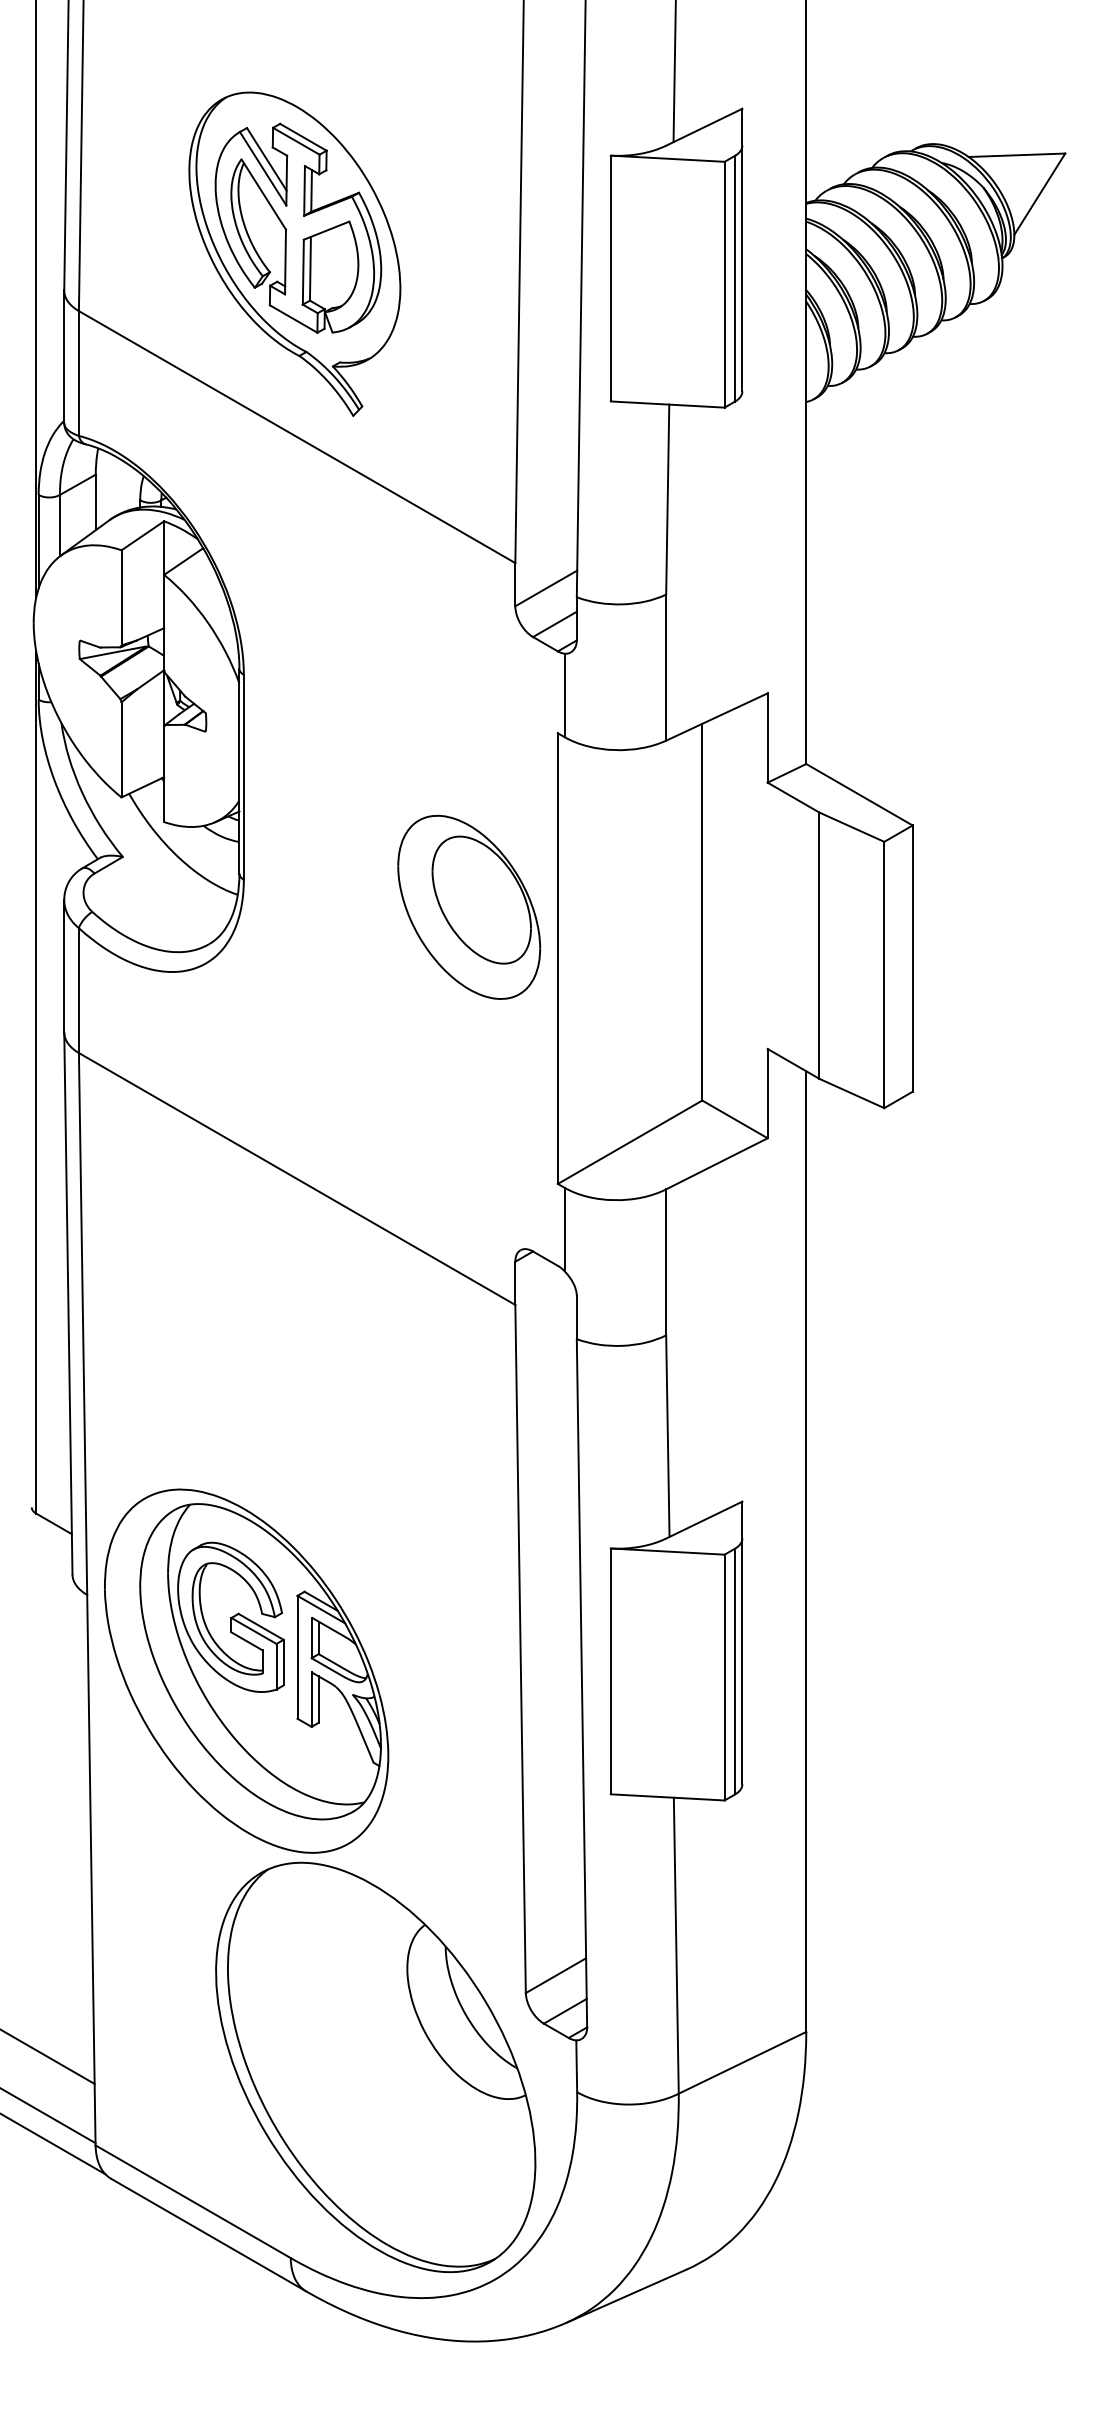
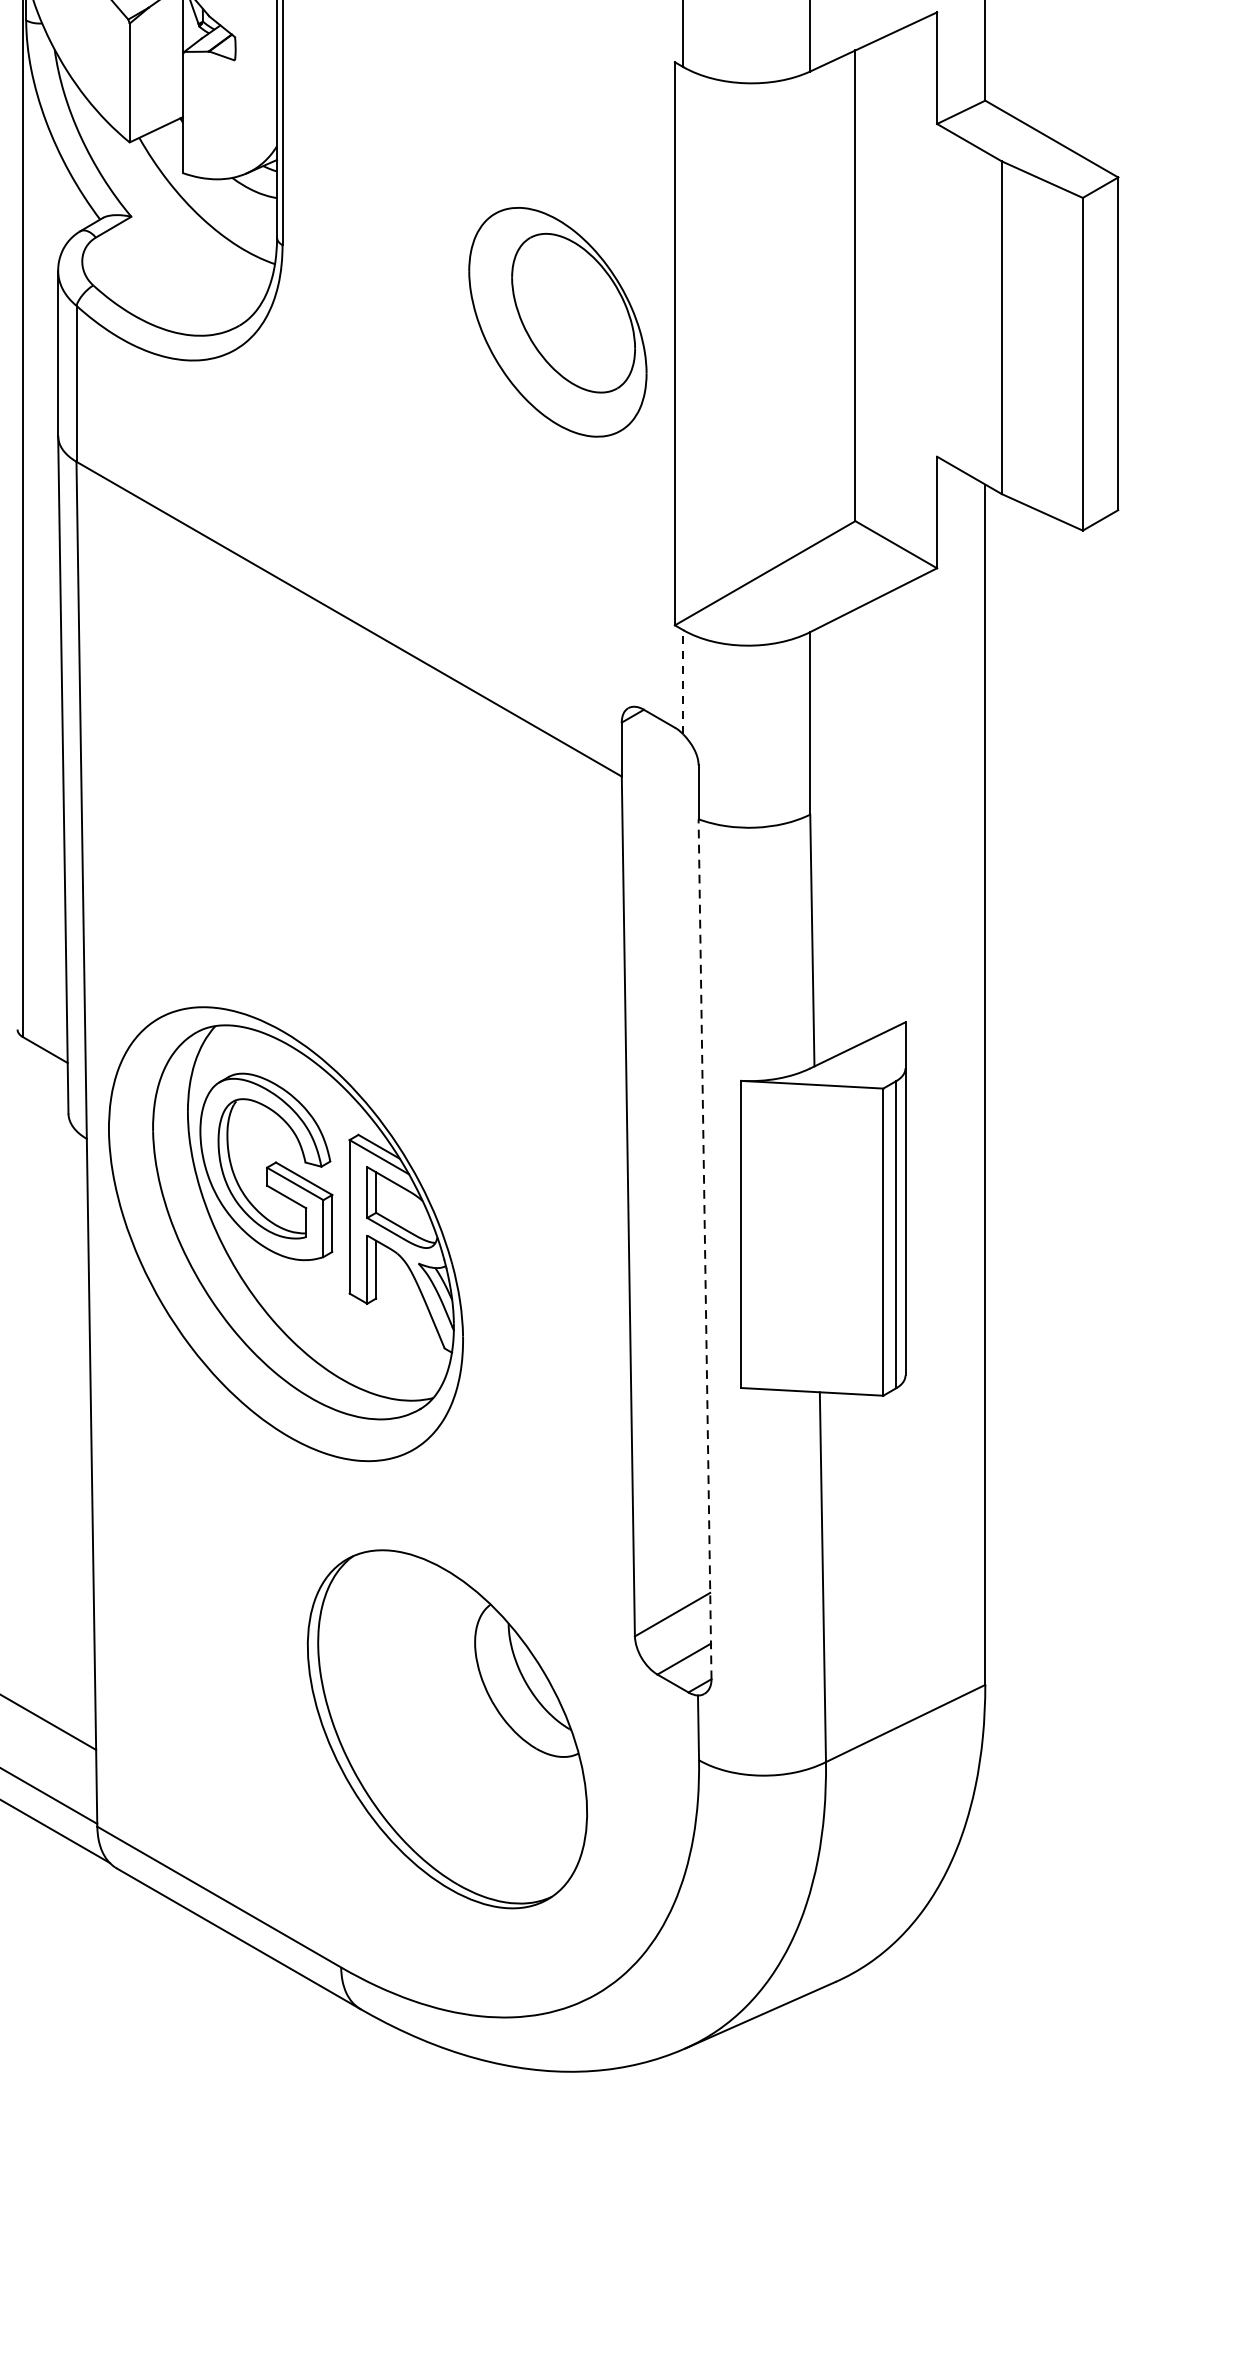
part: (469, 906) -> (558, 321), moved
line: (564, 1229) -> (683, 682), solid -> dashed
line: (581, 1682) -> (704, 1248), solid -> dashed
part: (375, 2067) -> (447, 1729), size x0.7

